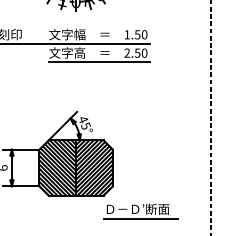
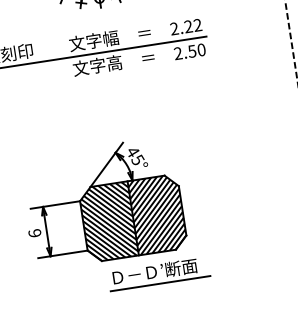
text: (135, 34) -> (185, 26), 1.50 -> 2.22
line: (98, 62) -> (141, 71), removed
part: (140, 211) -> (158, 274), moved

